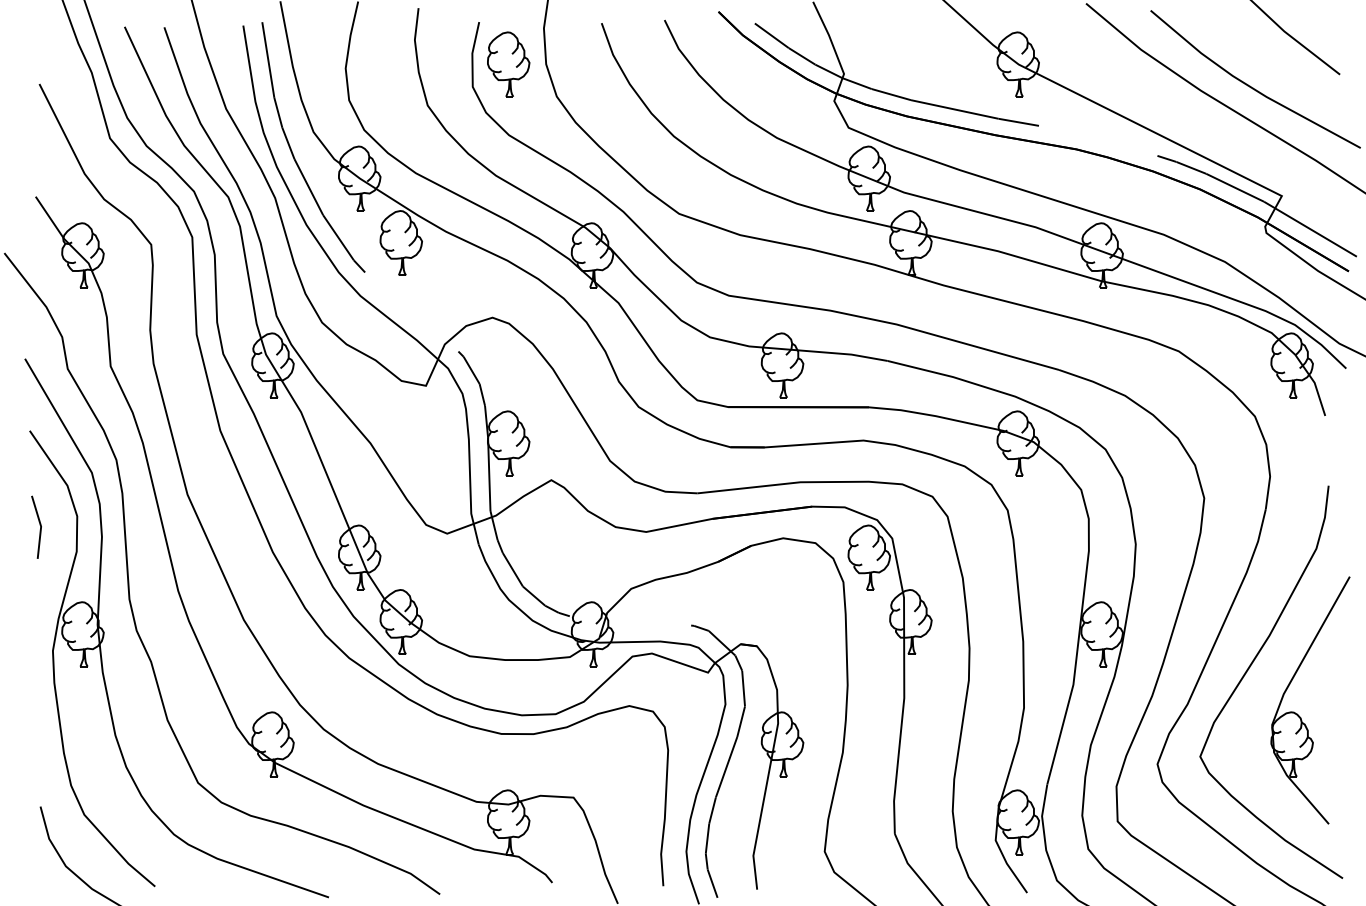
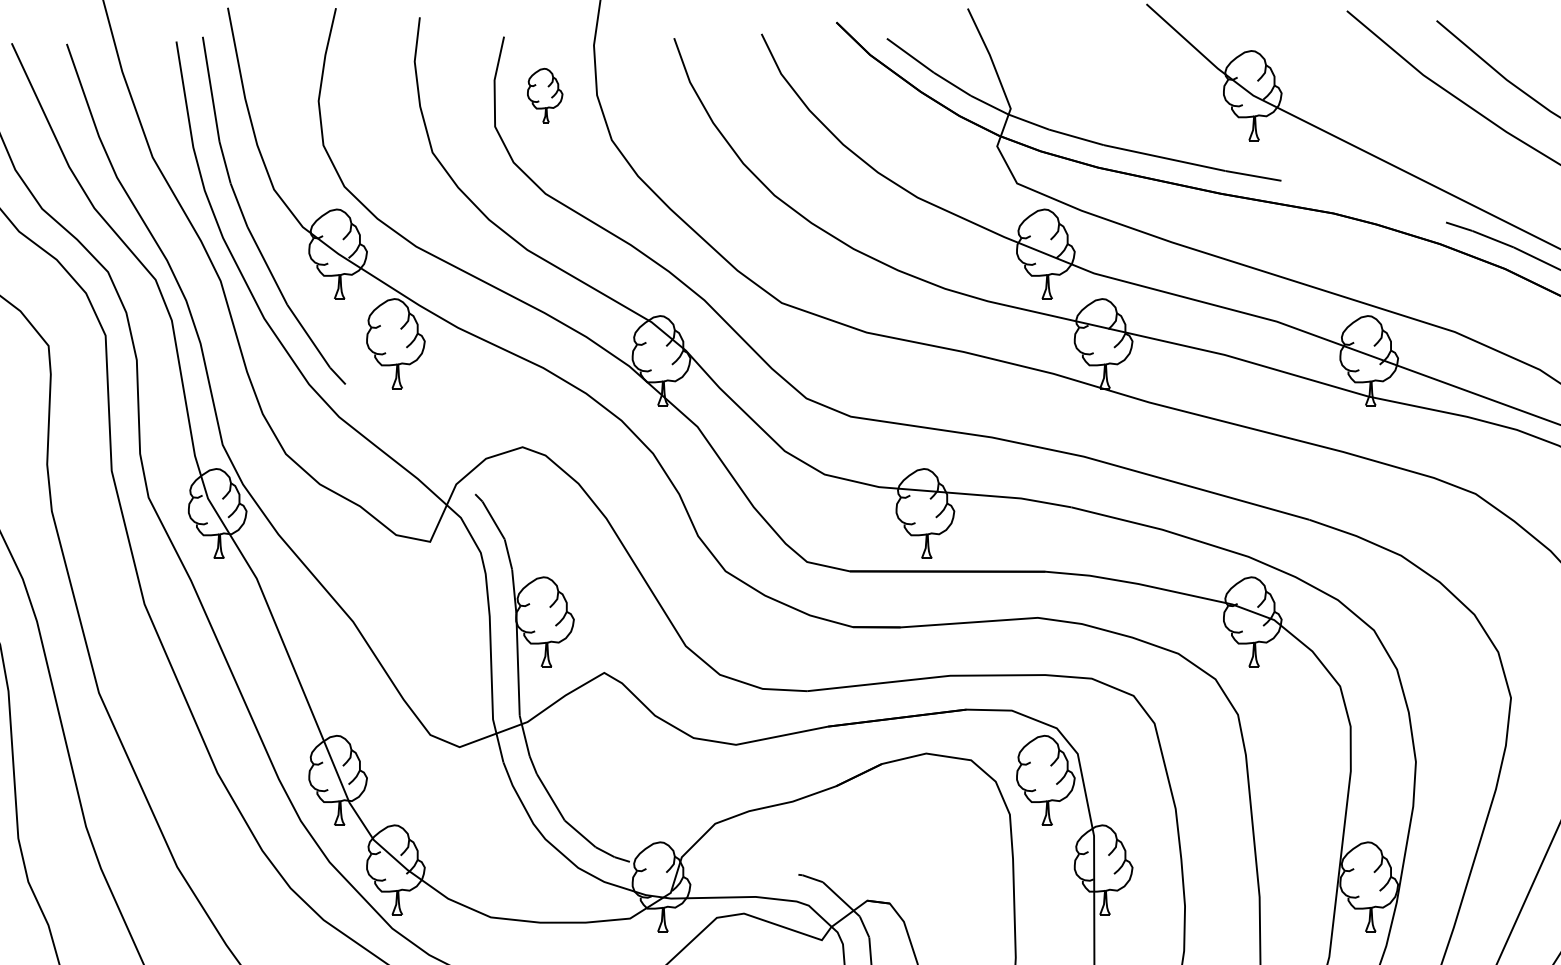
part: (508, 64) -> (544, 95), size x0.6

